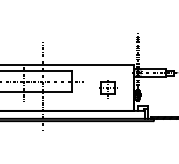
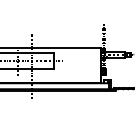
part: (108, 89) -> (81, 67), removed

